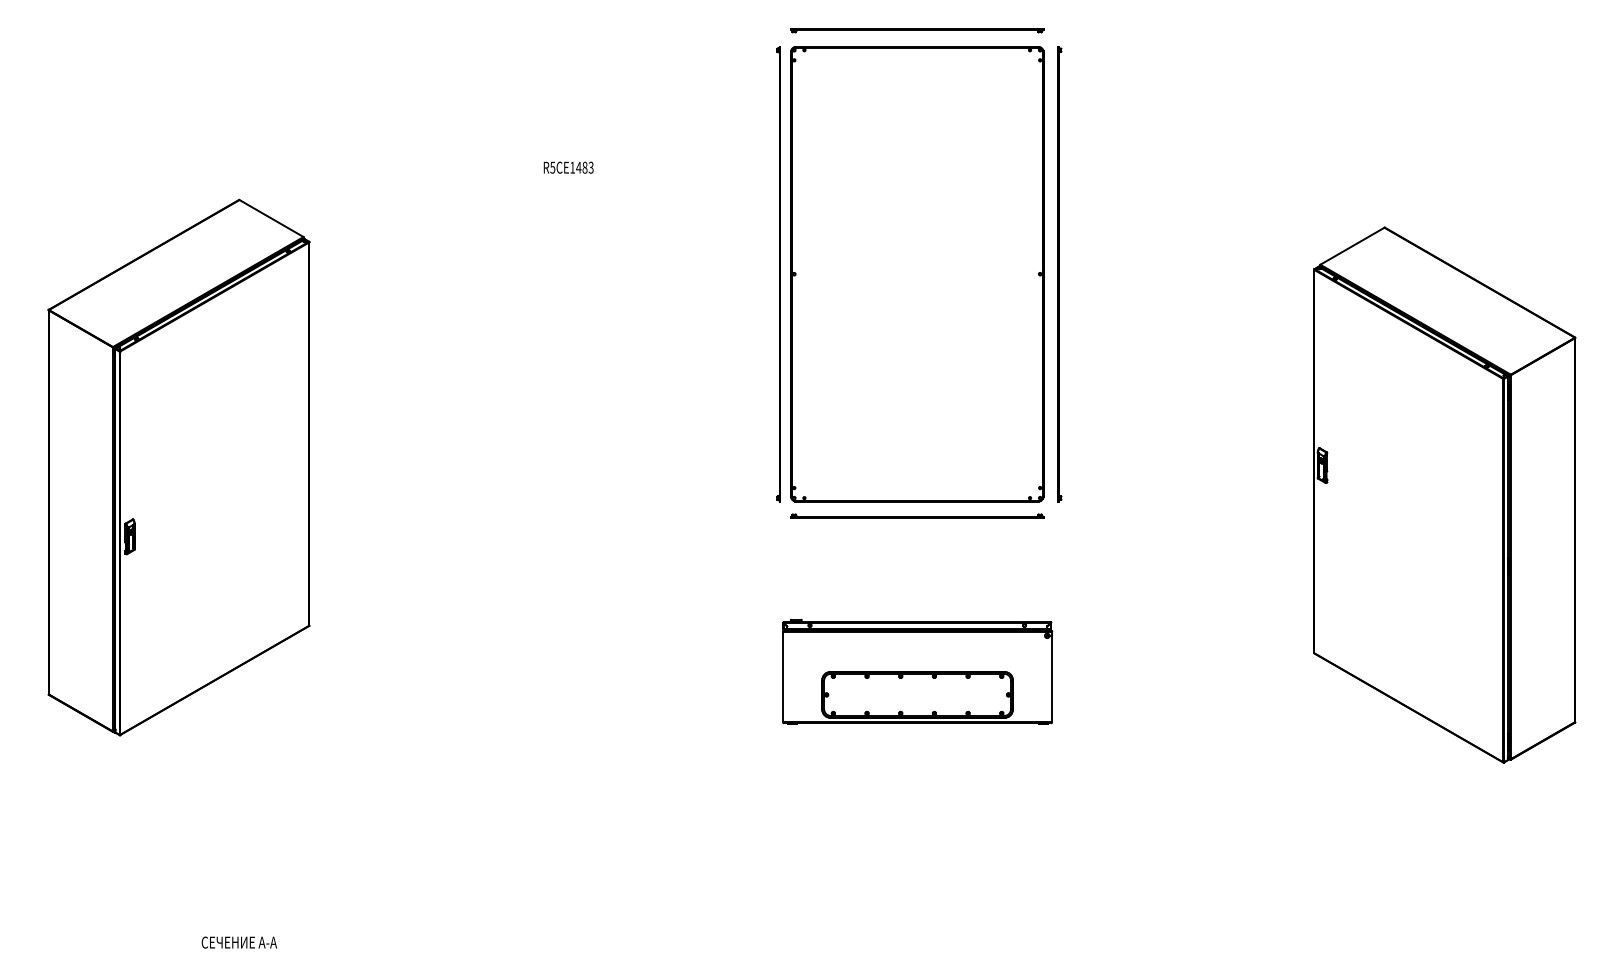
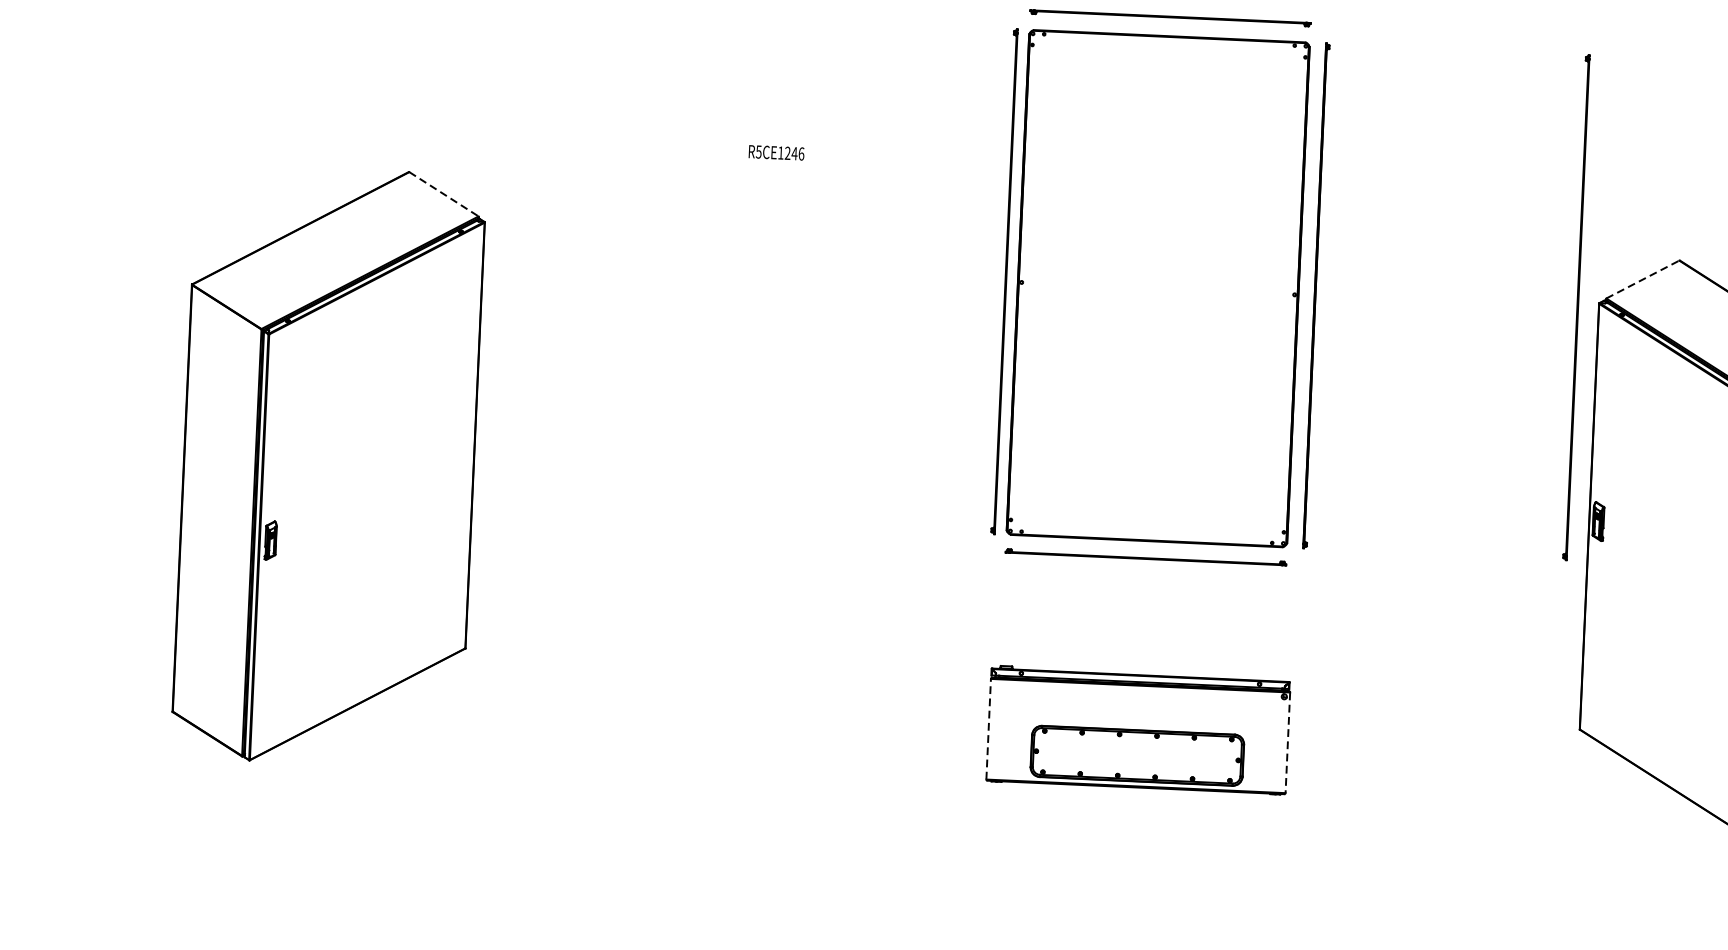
text: (584, 167) -> (794, 153), R5CE1483 -> R5CE1246
line: (271, 218) -> (443, 194), solid -> dashed
line: (1352, 246) -> (1642, 279), solid -> dashed
part: (1293, 274) -> (1575, 307), added
line: (782, 676) -> (988, 728), solid -> dashed
line: (1052, 677) -> (1288, 743), solid -> dashed

